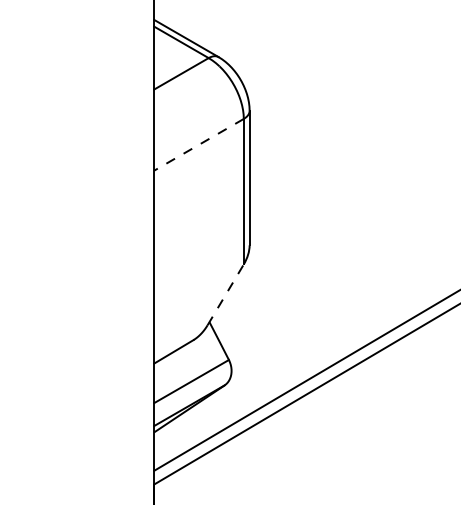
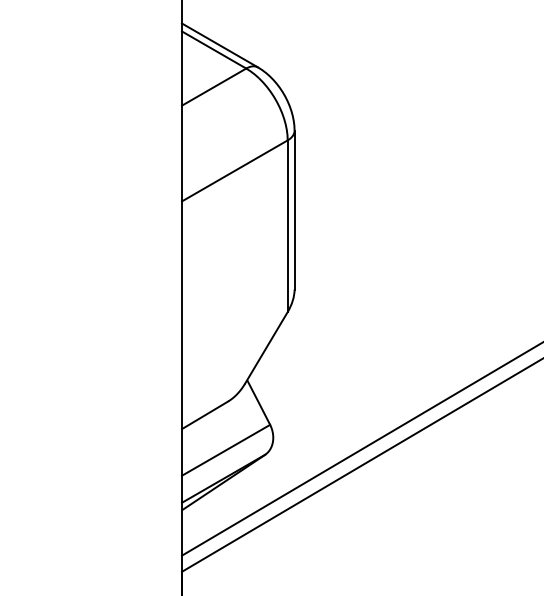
line: (198, 145) -> (234, 171), dashed -> solid
line: (225, 294) -> (266, 347), dashed -> solid

